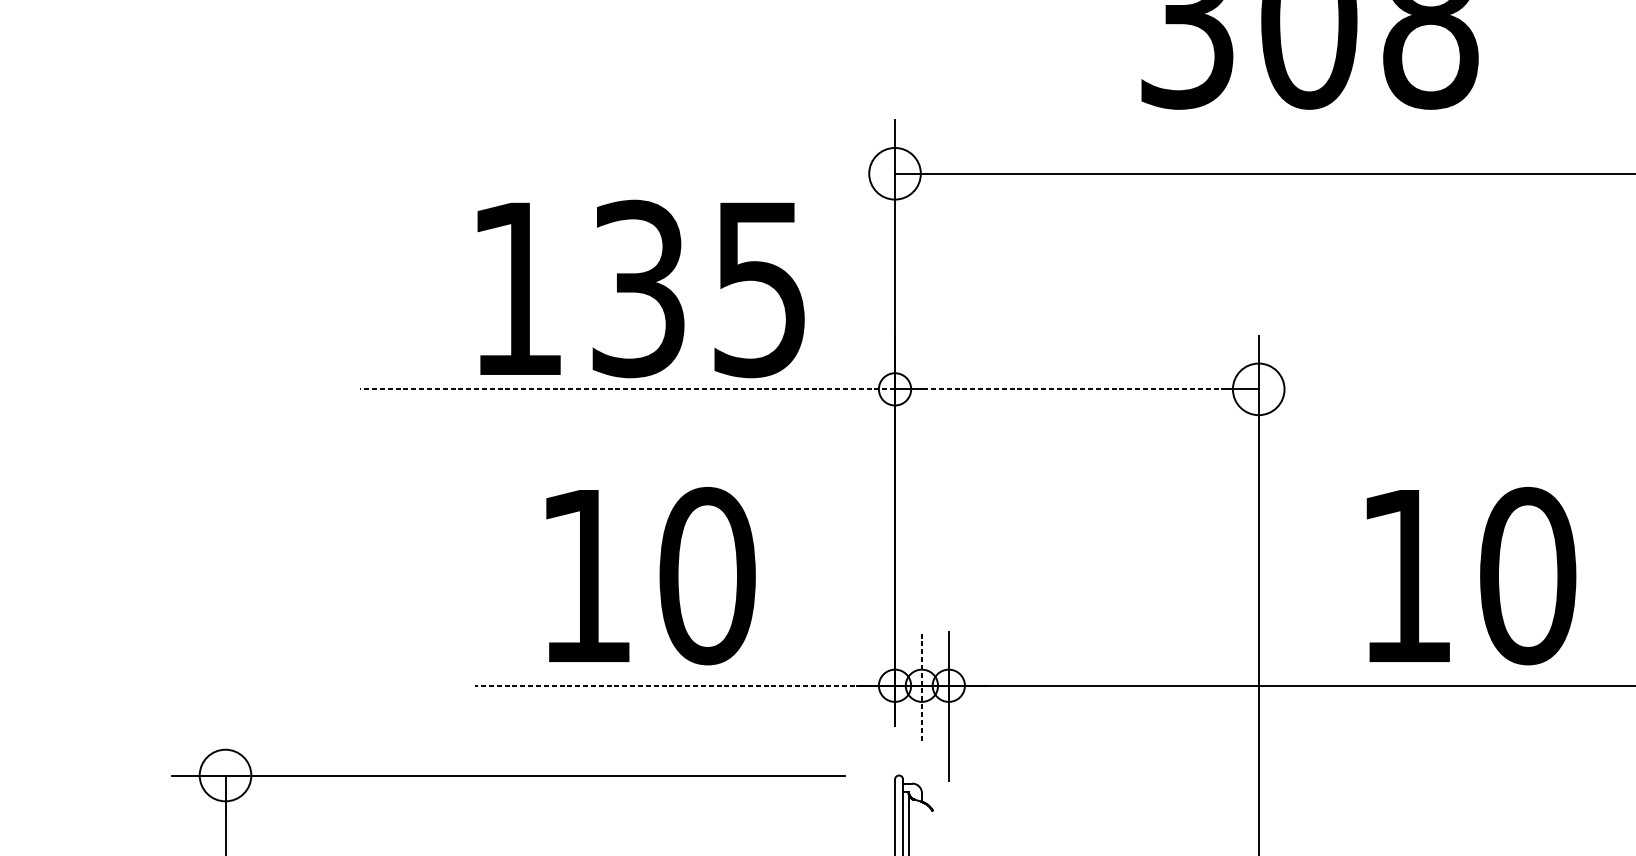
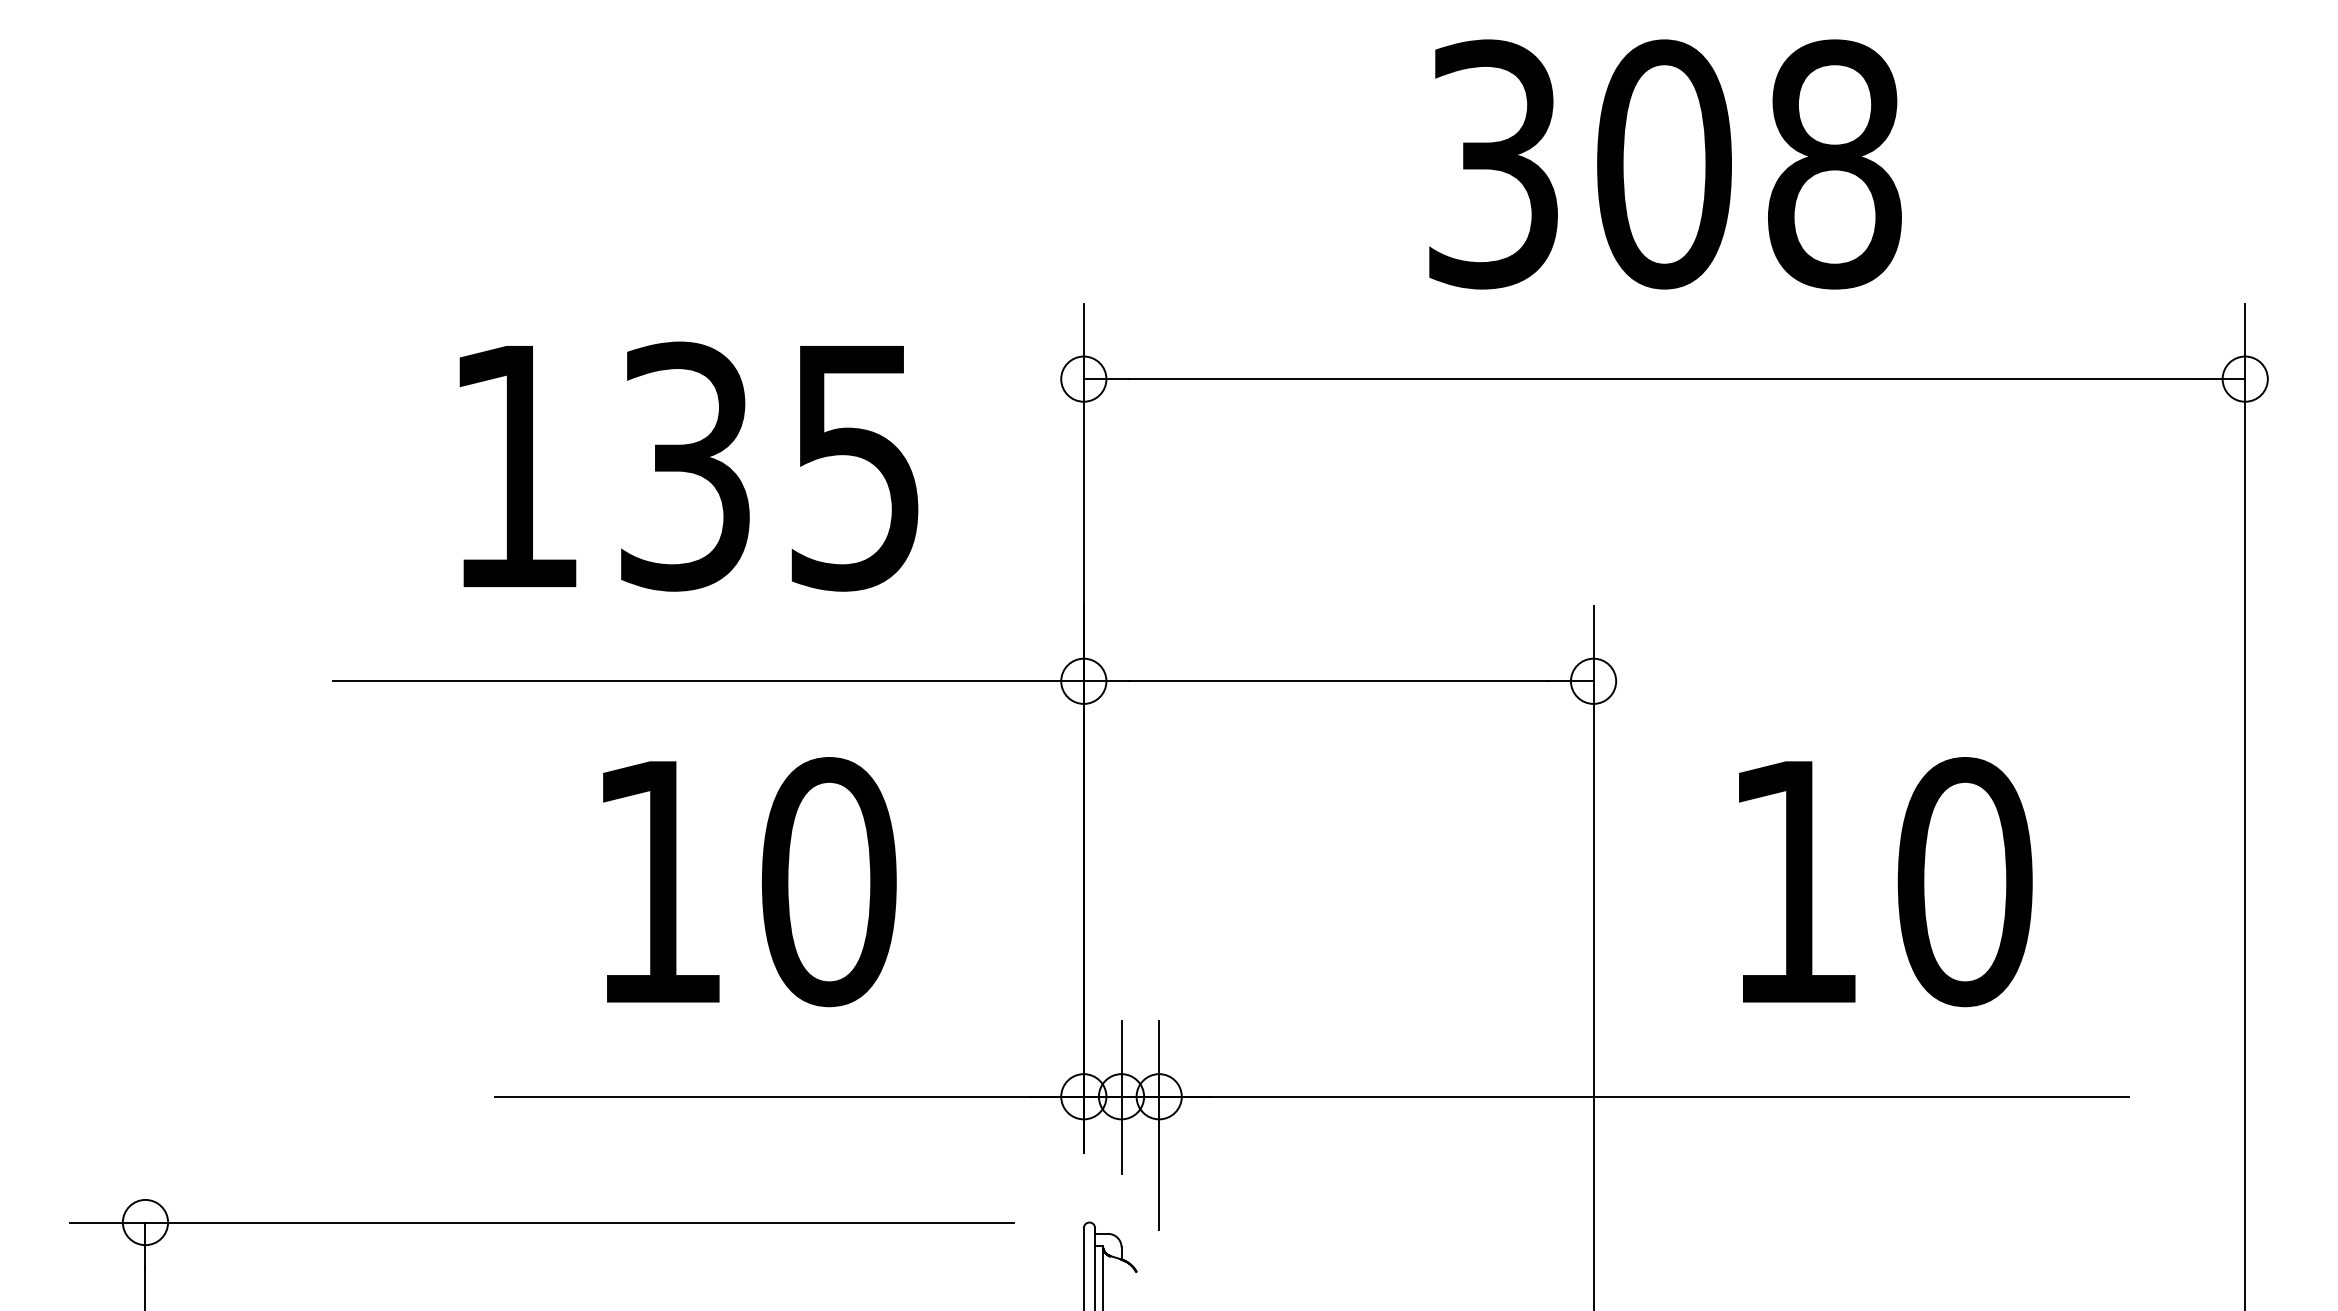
circle: (894, 173) -> (1083, 378), size x0.62
text: (640, 288) -> (688, 466), moved
circle: (1258, 388) -> (1593, 680), size x0.62
line: (627, 389) -> (708, 681), dashed -> solid
line: (1076, 389) -> (1338, 681), dashed -> solid
text: (650, 576) -> (749, 882), moved
text: (1471, 576) -> (1885, 882), moved
line: (668, 685) -> (766, 1096), dashed -> solid
line: (921, 685) -> (1121, 1096), dashed -> solid
circle: (225, 775) -> (145, 1222), size x0.62

